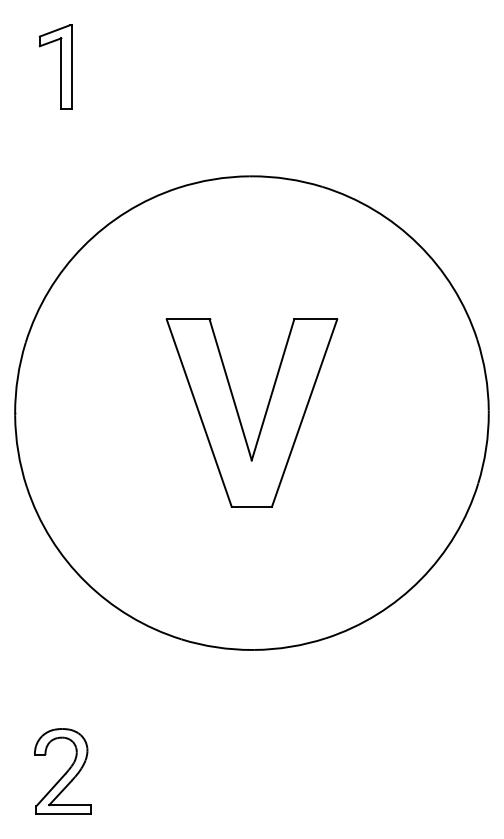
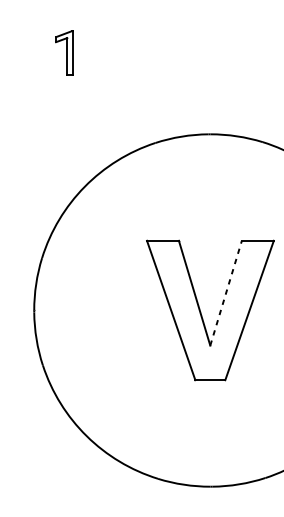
part: (55, 66) -> (64, 52), size x0.7
line: (273, 389) -> (226, 292), solid -> dashed

